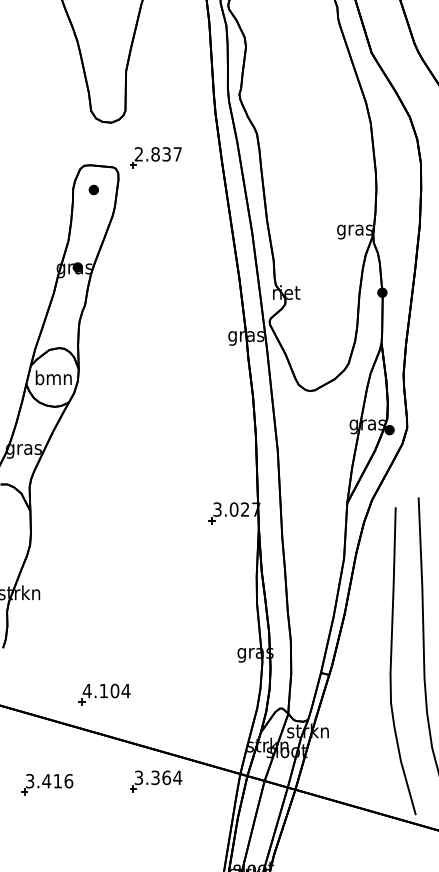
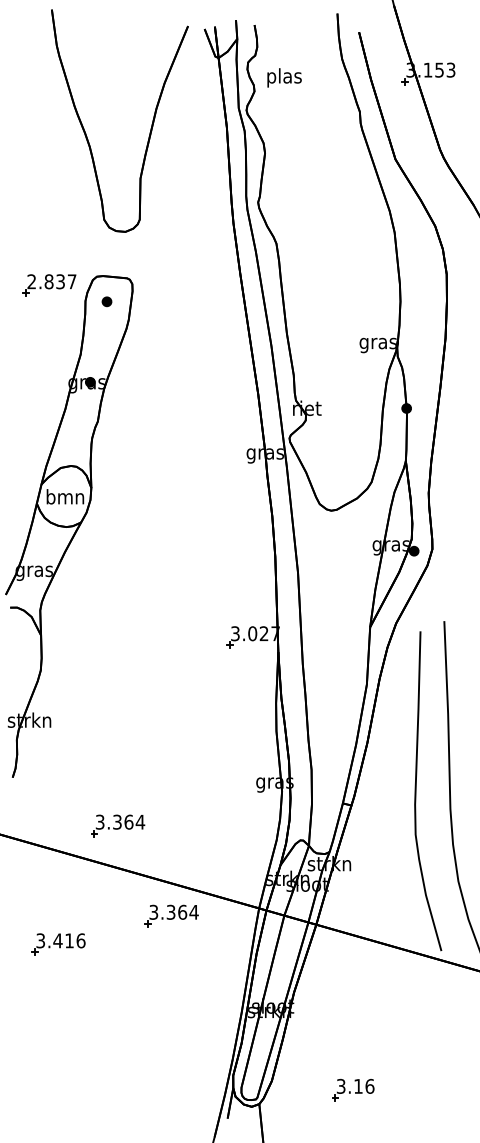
part: (155, 157) -> (49, 285), moved
text: (101, 690) -> (114, 821), 4.104 -> 3.364
part: (47, 784) -> (58, 944), moved

